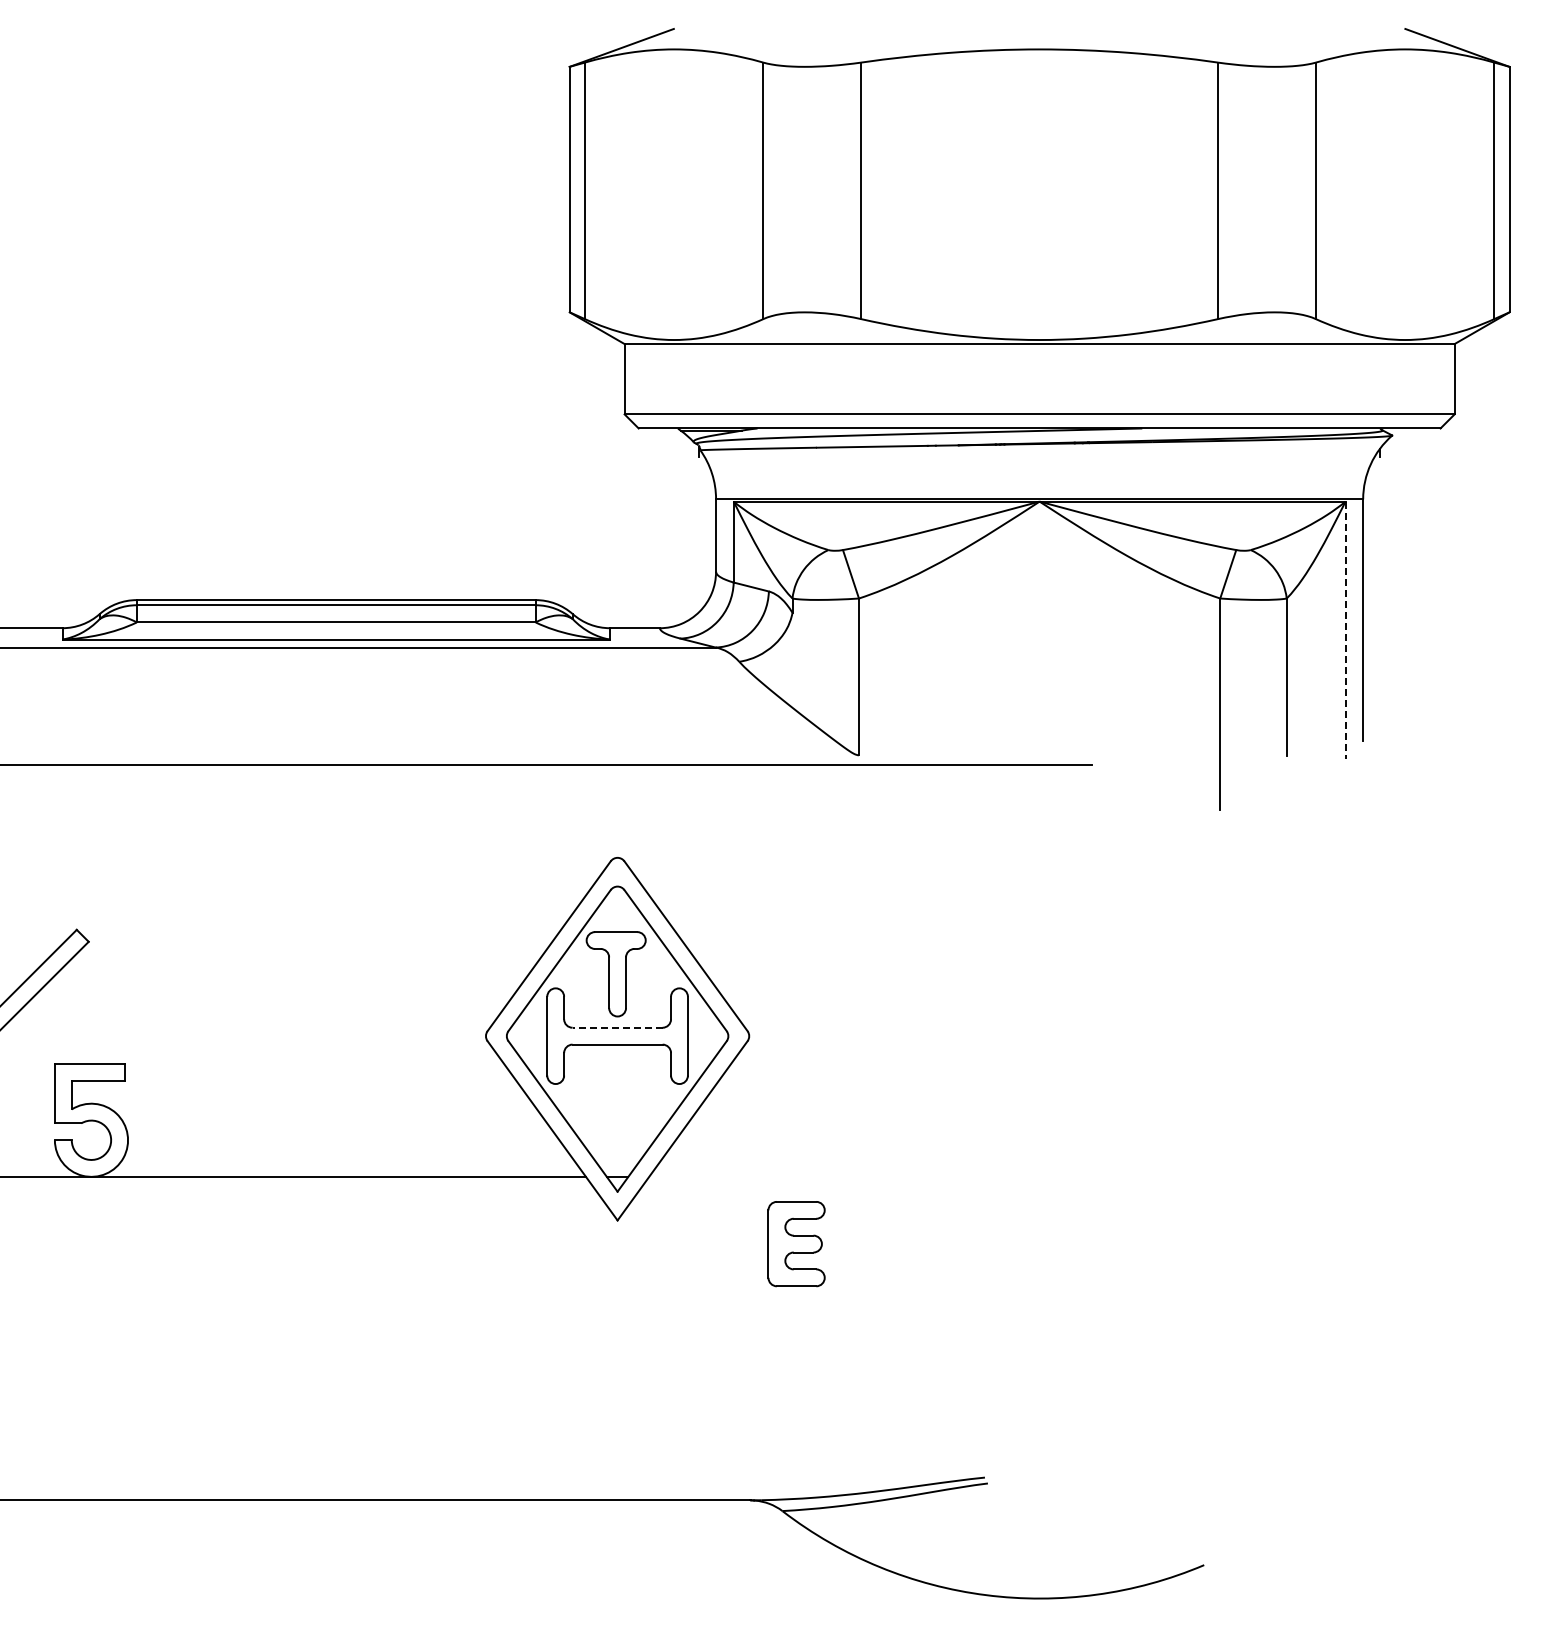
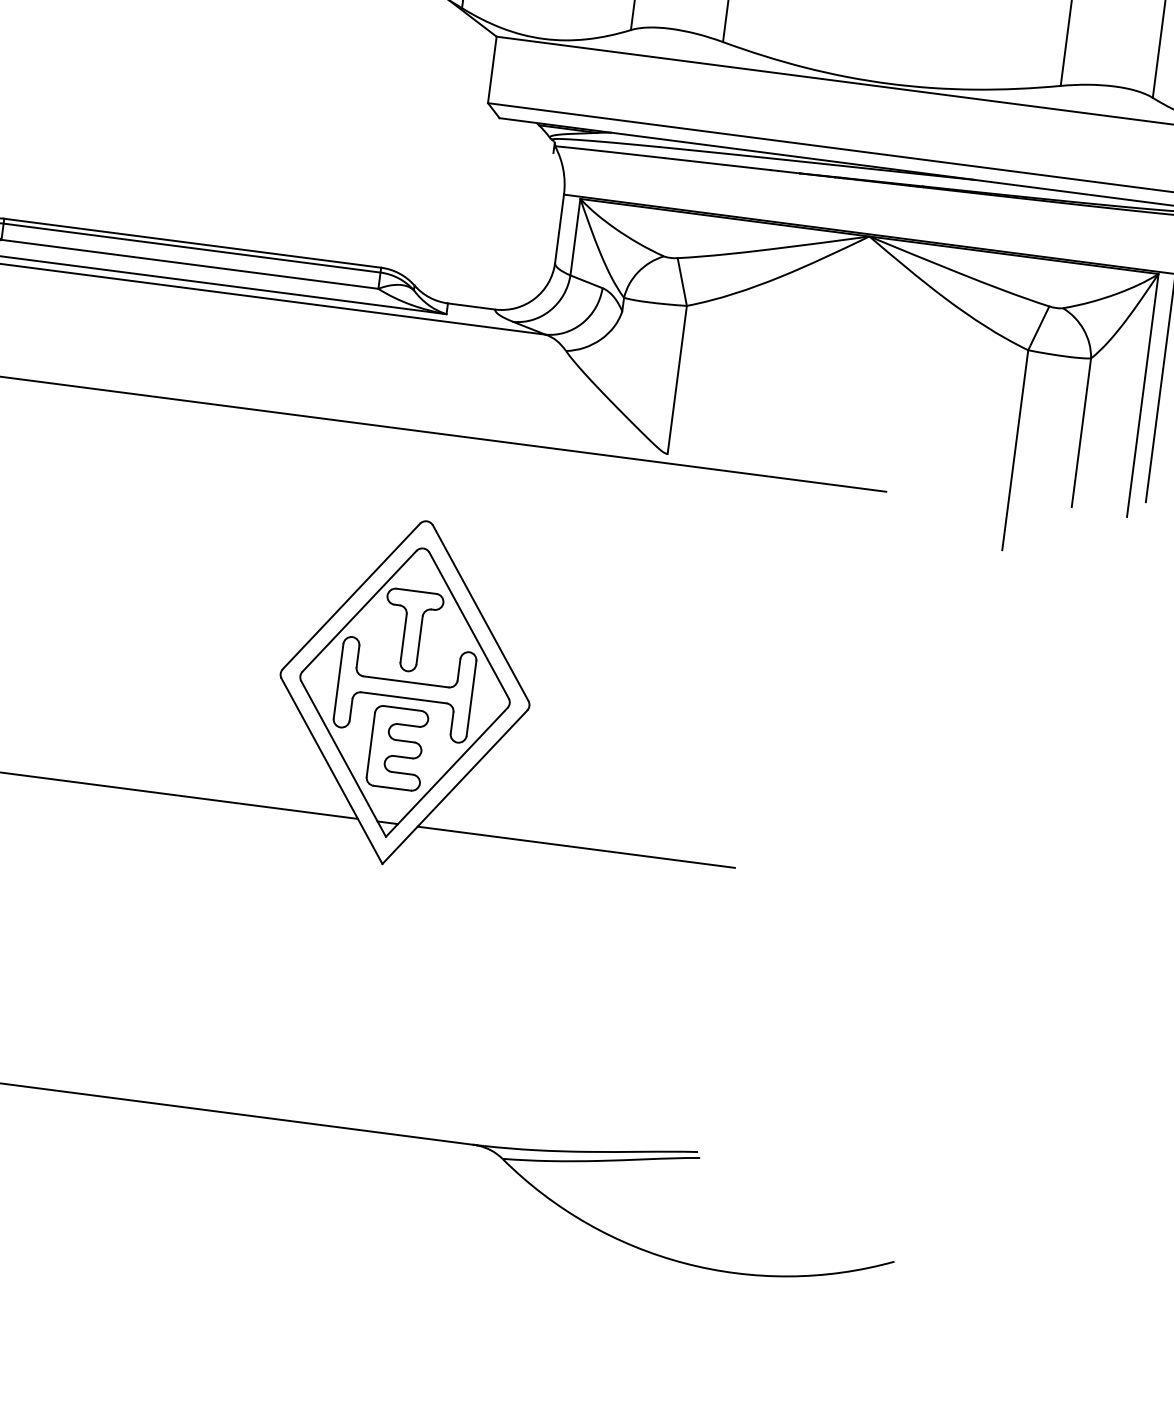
line: (1345, 630) -> (1142, 395), dashed -> solid
line: (617, 1027) -> (406, 681), dashed -> solid
line: (816, 1176) -> (575, 846), added
part: (796, 1244) -> (397, 748), moved

